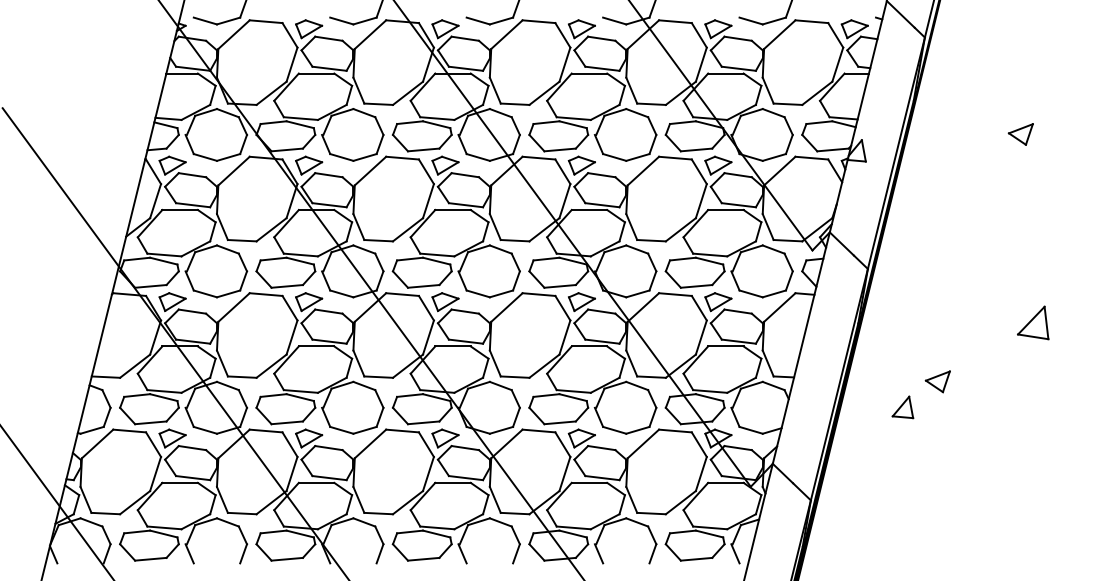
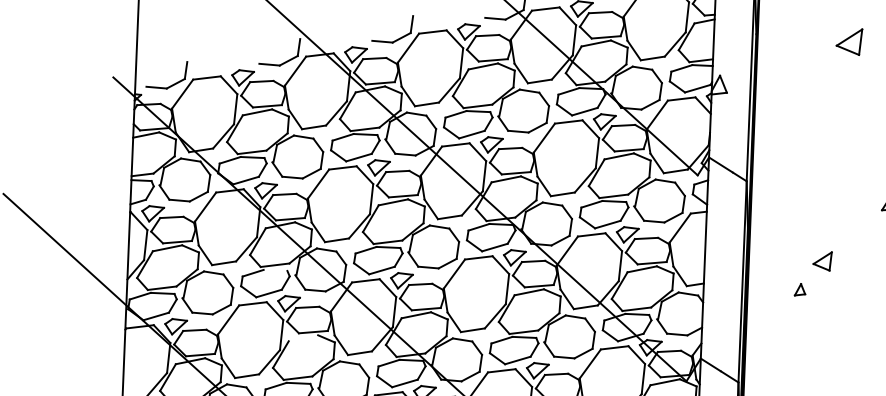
part: (1020, 134) -> (850, 44), size x1.4
line: (299, 260) -> (274, 270), removed
line: (316, 346) -> (303, 338), removed
part: (902, 407) -> (798, 290), size x0.6

